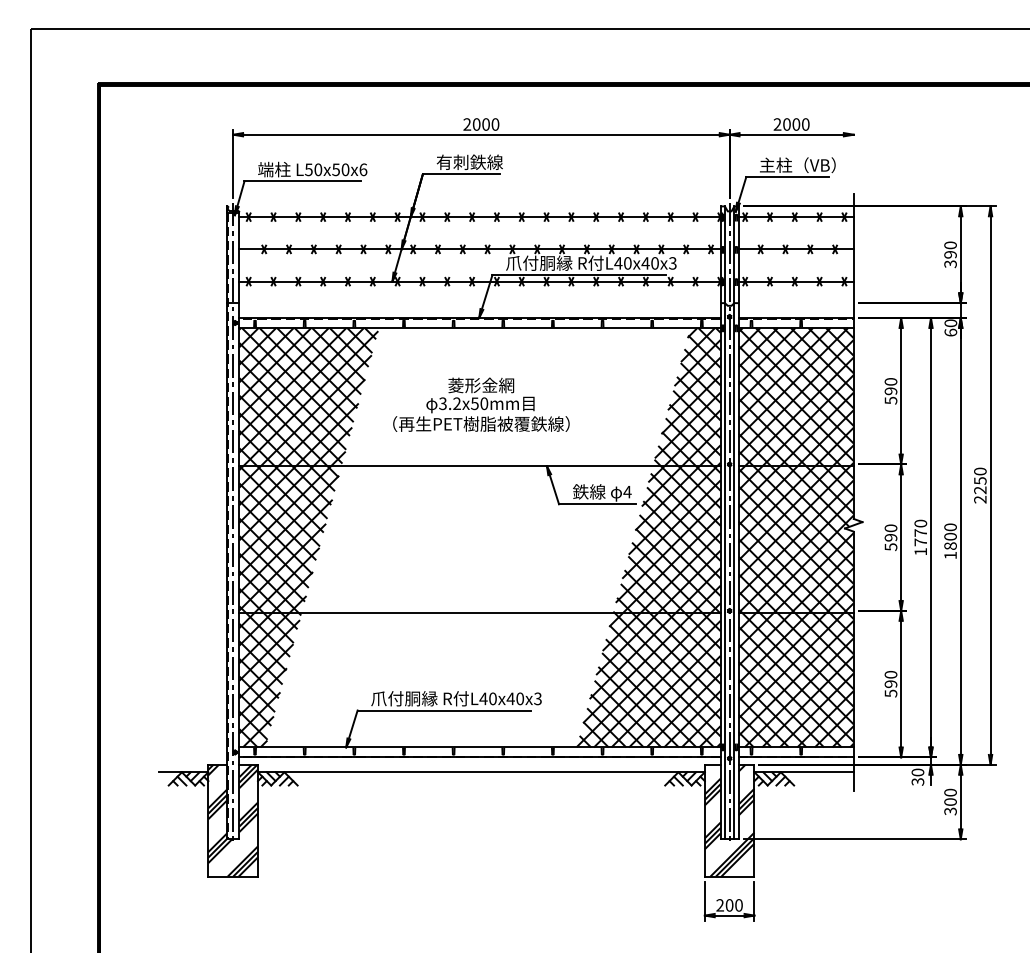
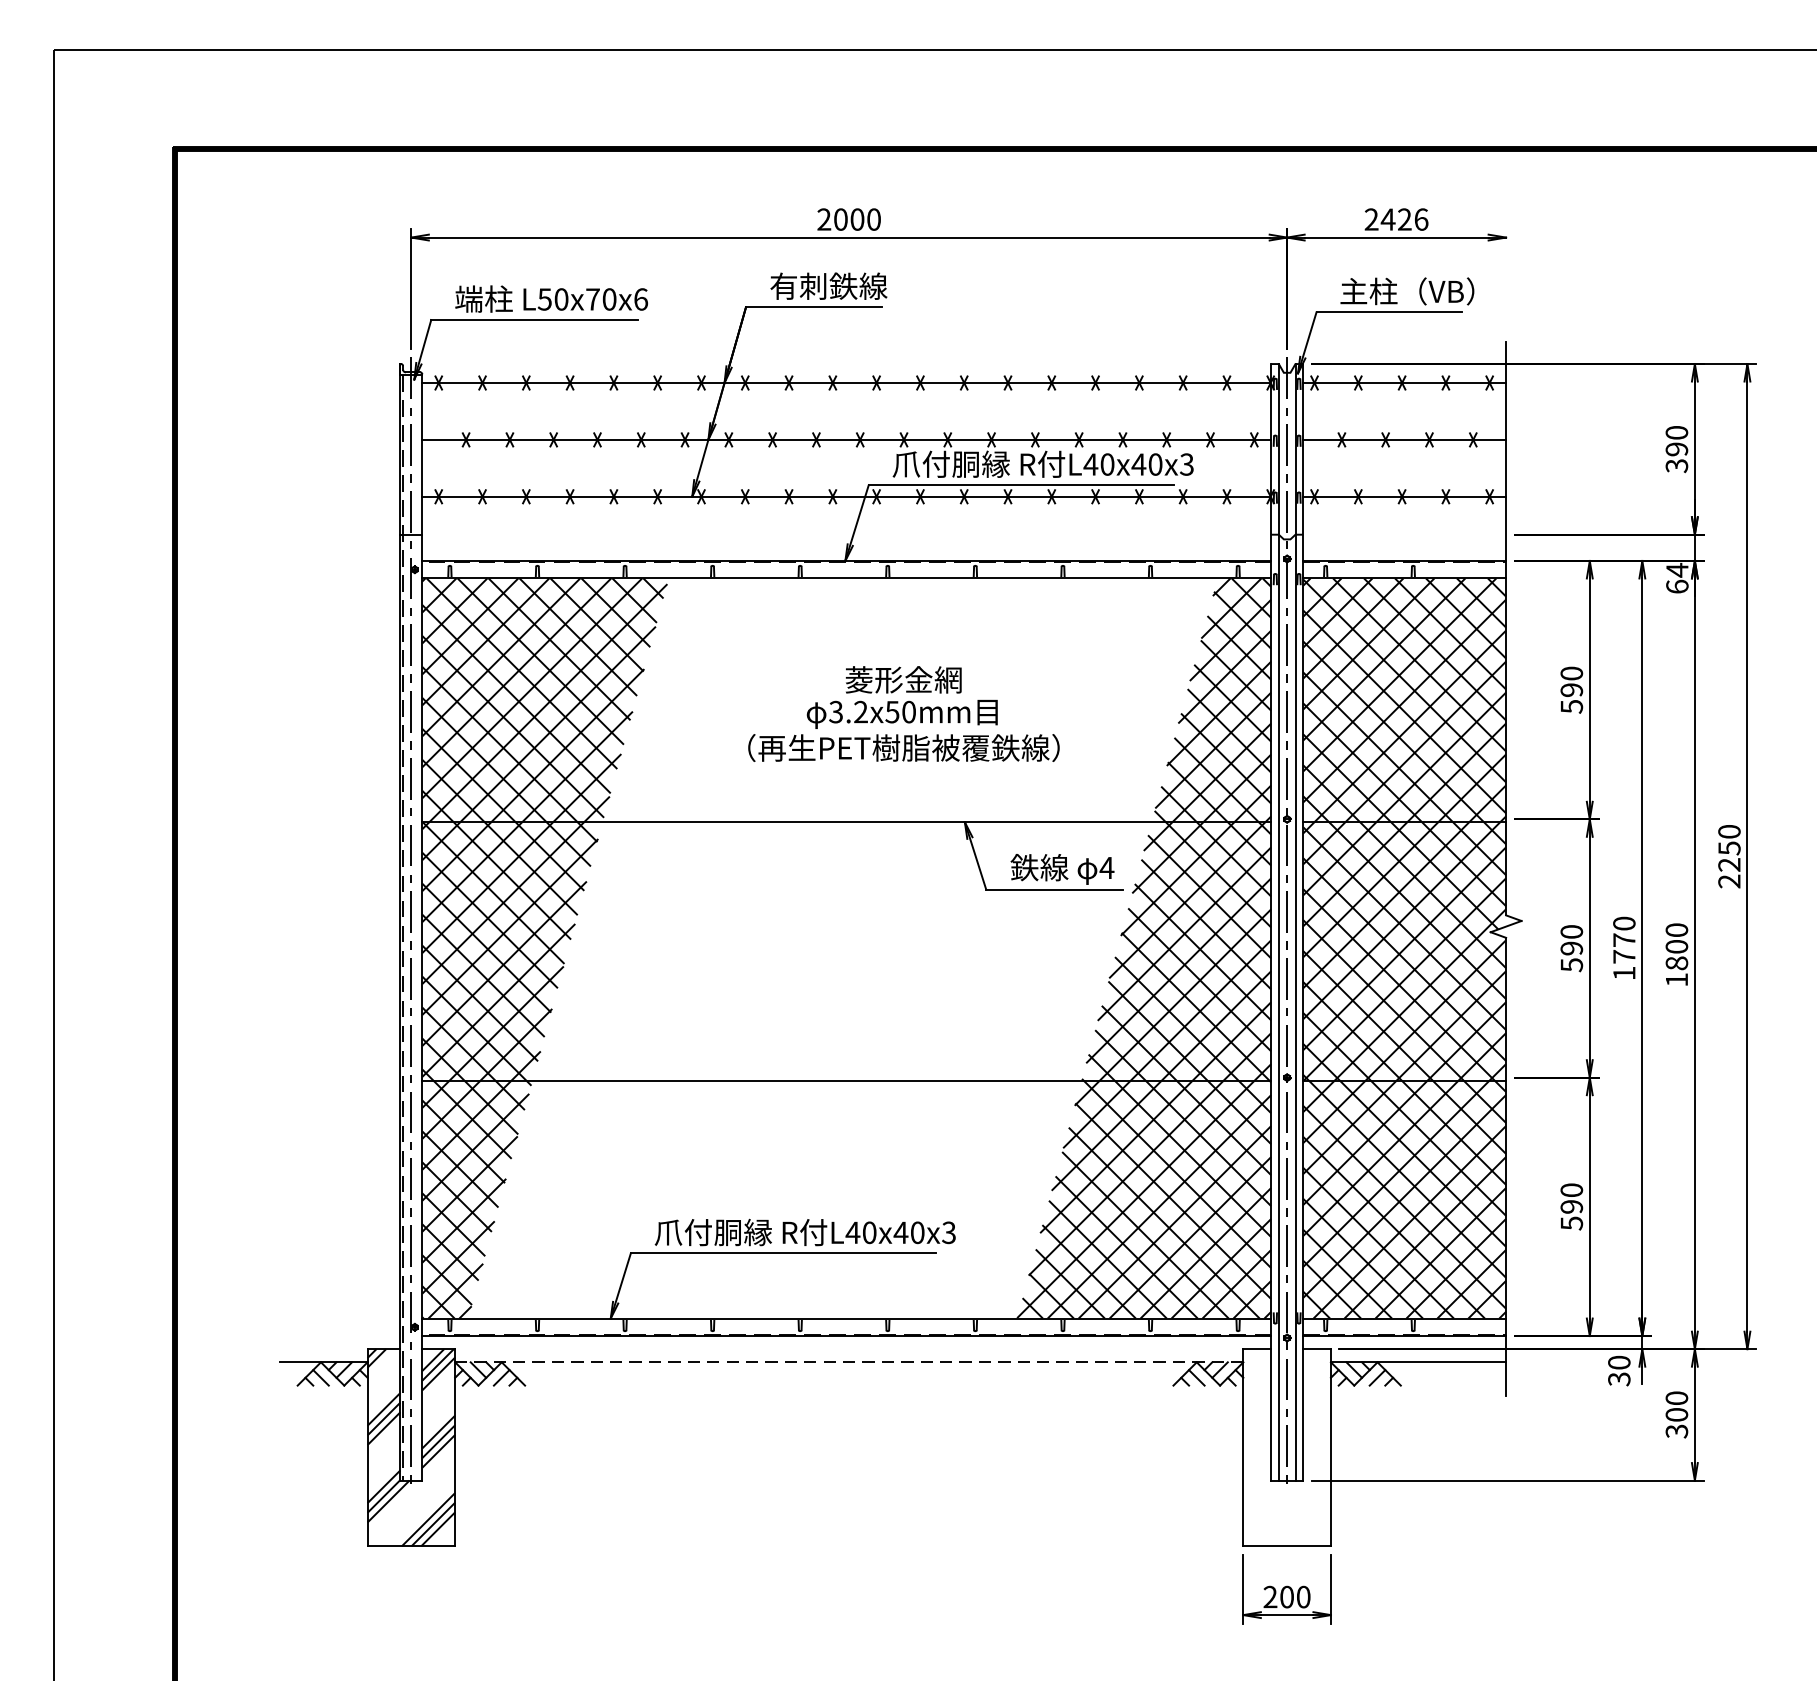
text: (795, 124) -> (1403, 219), 2000 -> 2426
text: (335, 169) -> (591, 298), L50x50x6 -> L50x70x6
text: (950, 323) -> (1676, 570), 60 -> 64
text: (481, 404) -> (904, 713), moved
line: (480, 772) -> (847, 1362), solid -> dashed
hatch: (729, 820) -> (1286, 1447), removed

